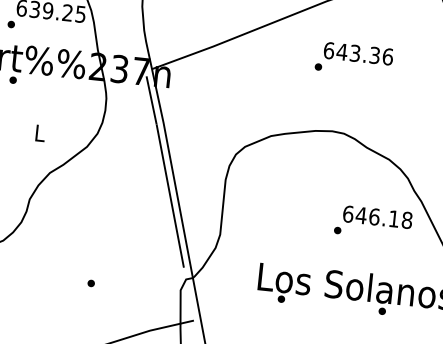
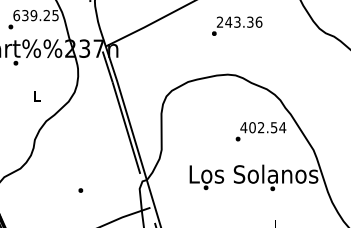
text: (328, 49) -> (219, 21), 643.36 -> 243.36
text: (378, 217) -> (263, 127), 646.18 -> 402.54

